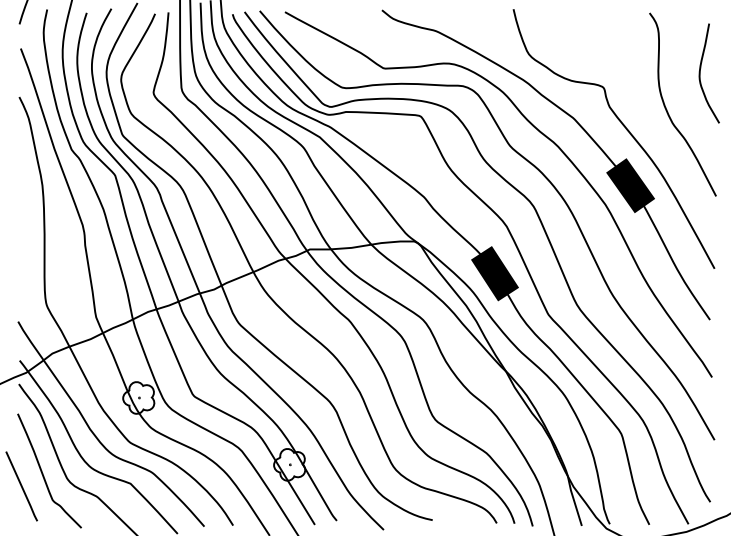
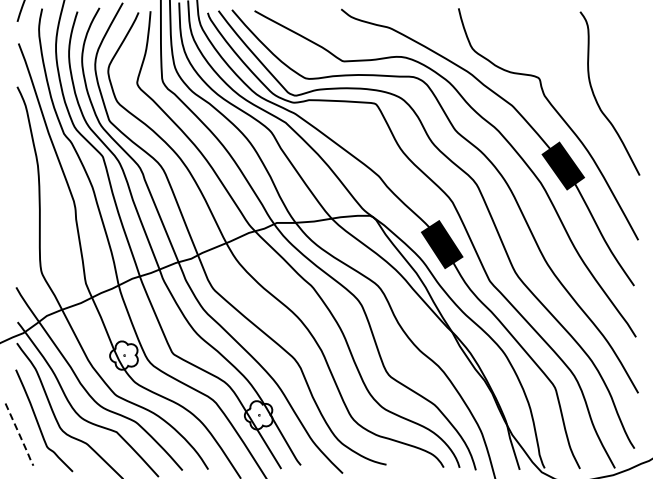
curve: (701, 70) -> (626, 63), removed
line: (22, 488) -> (20, 436), solid -> dashed

